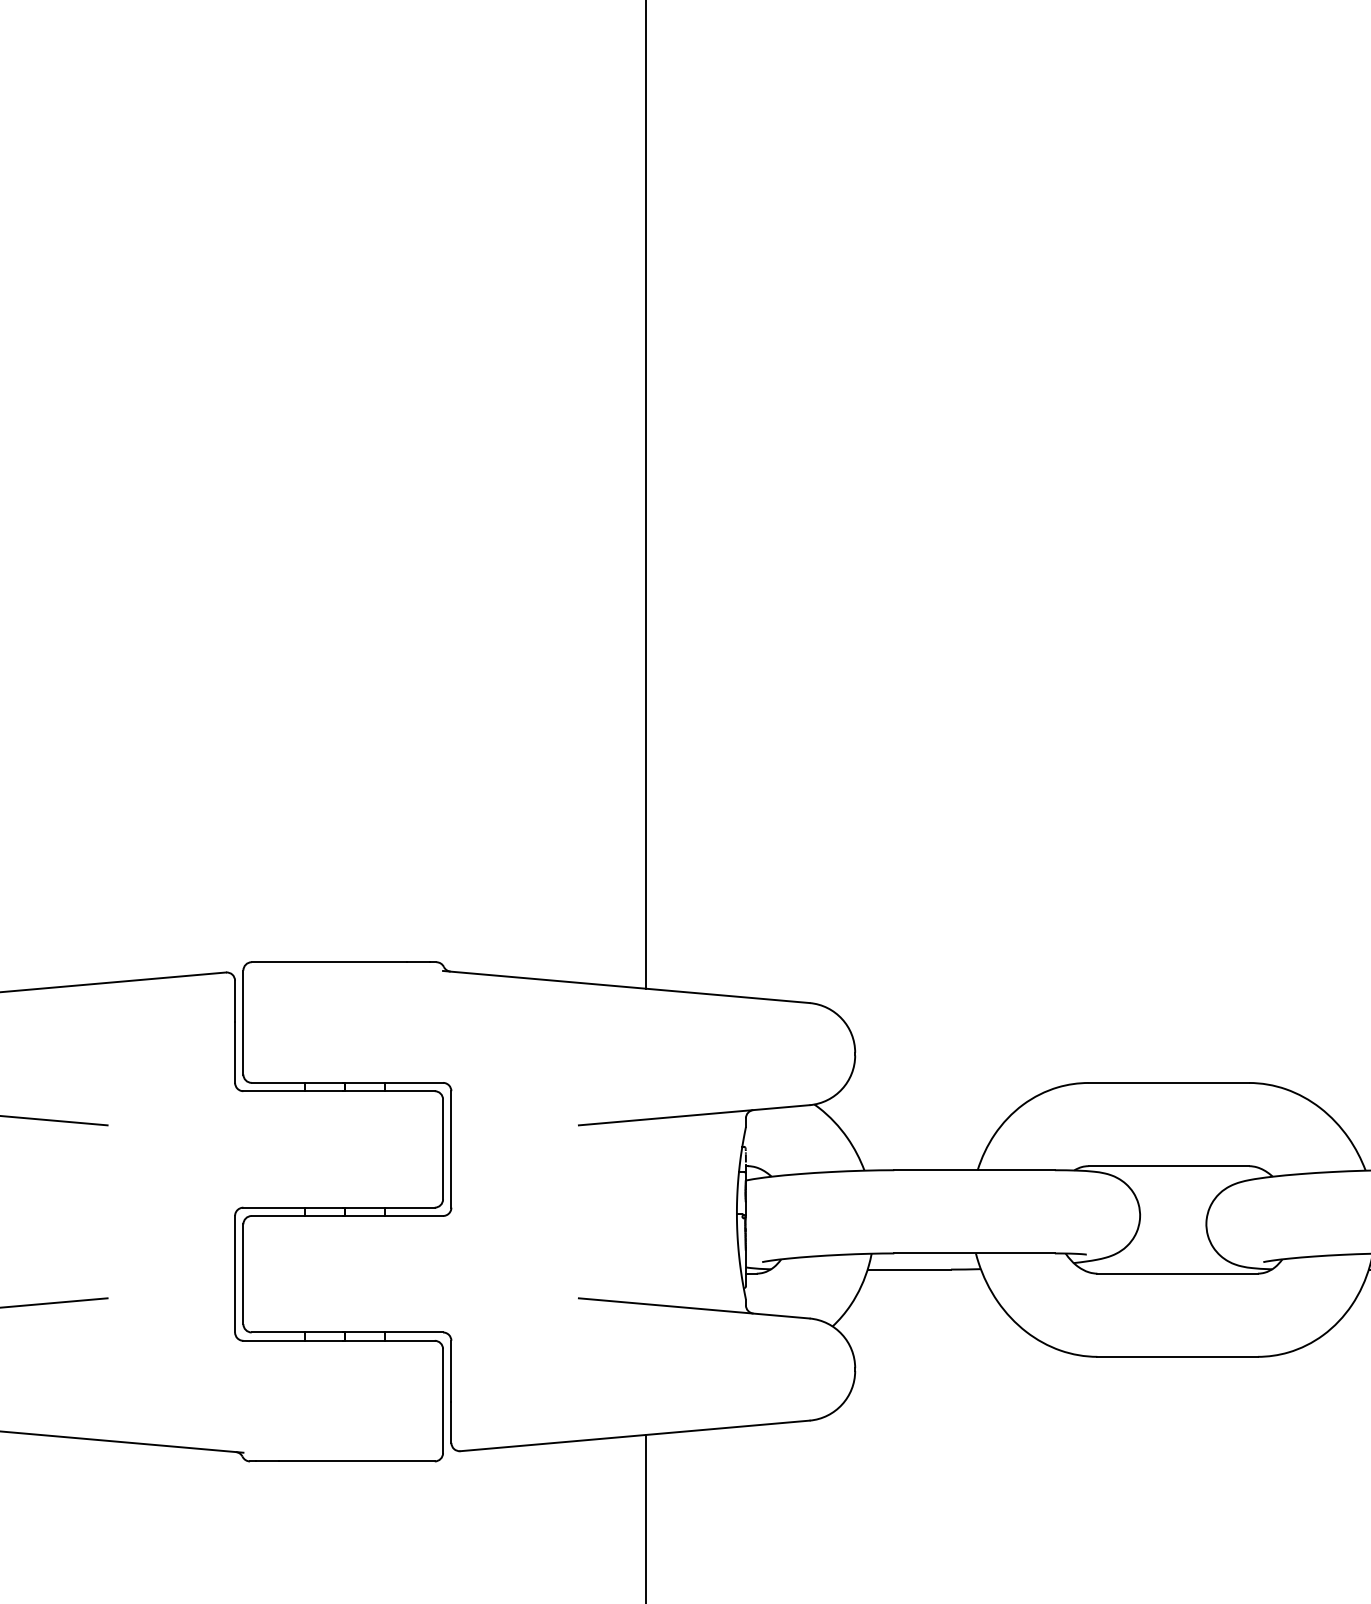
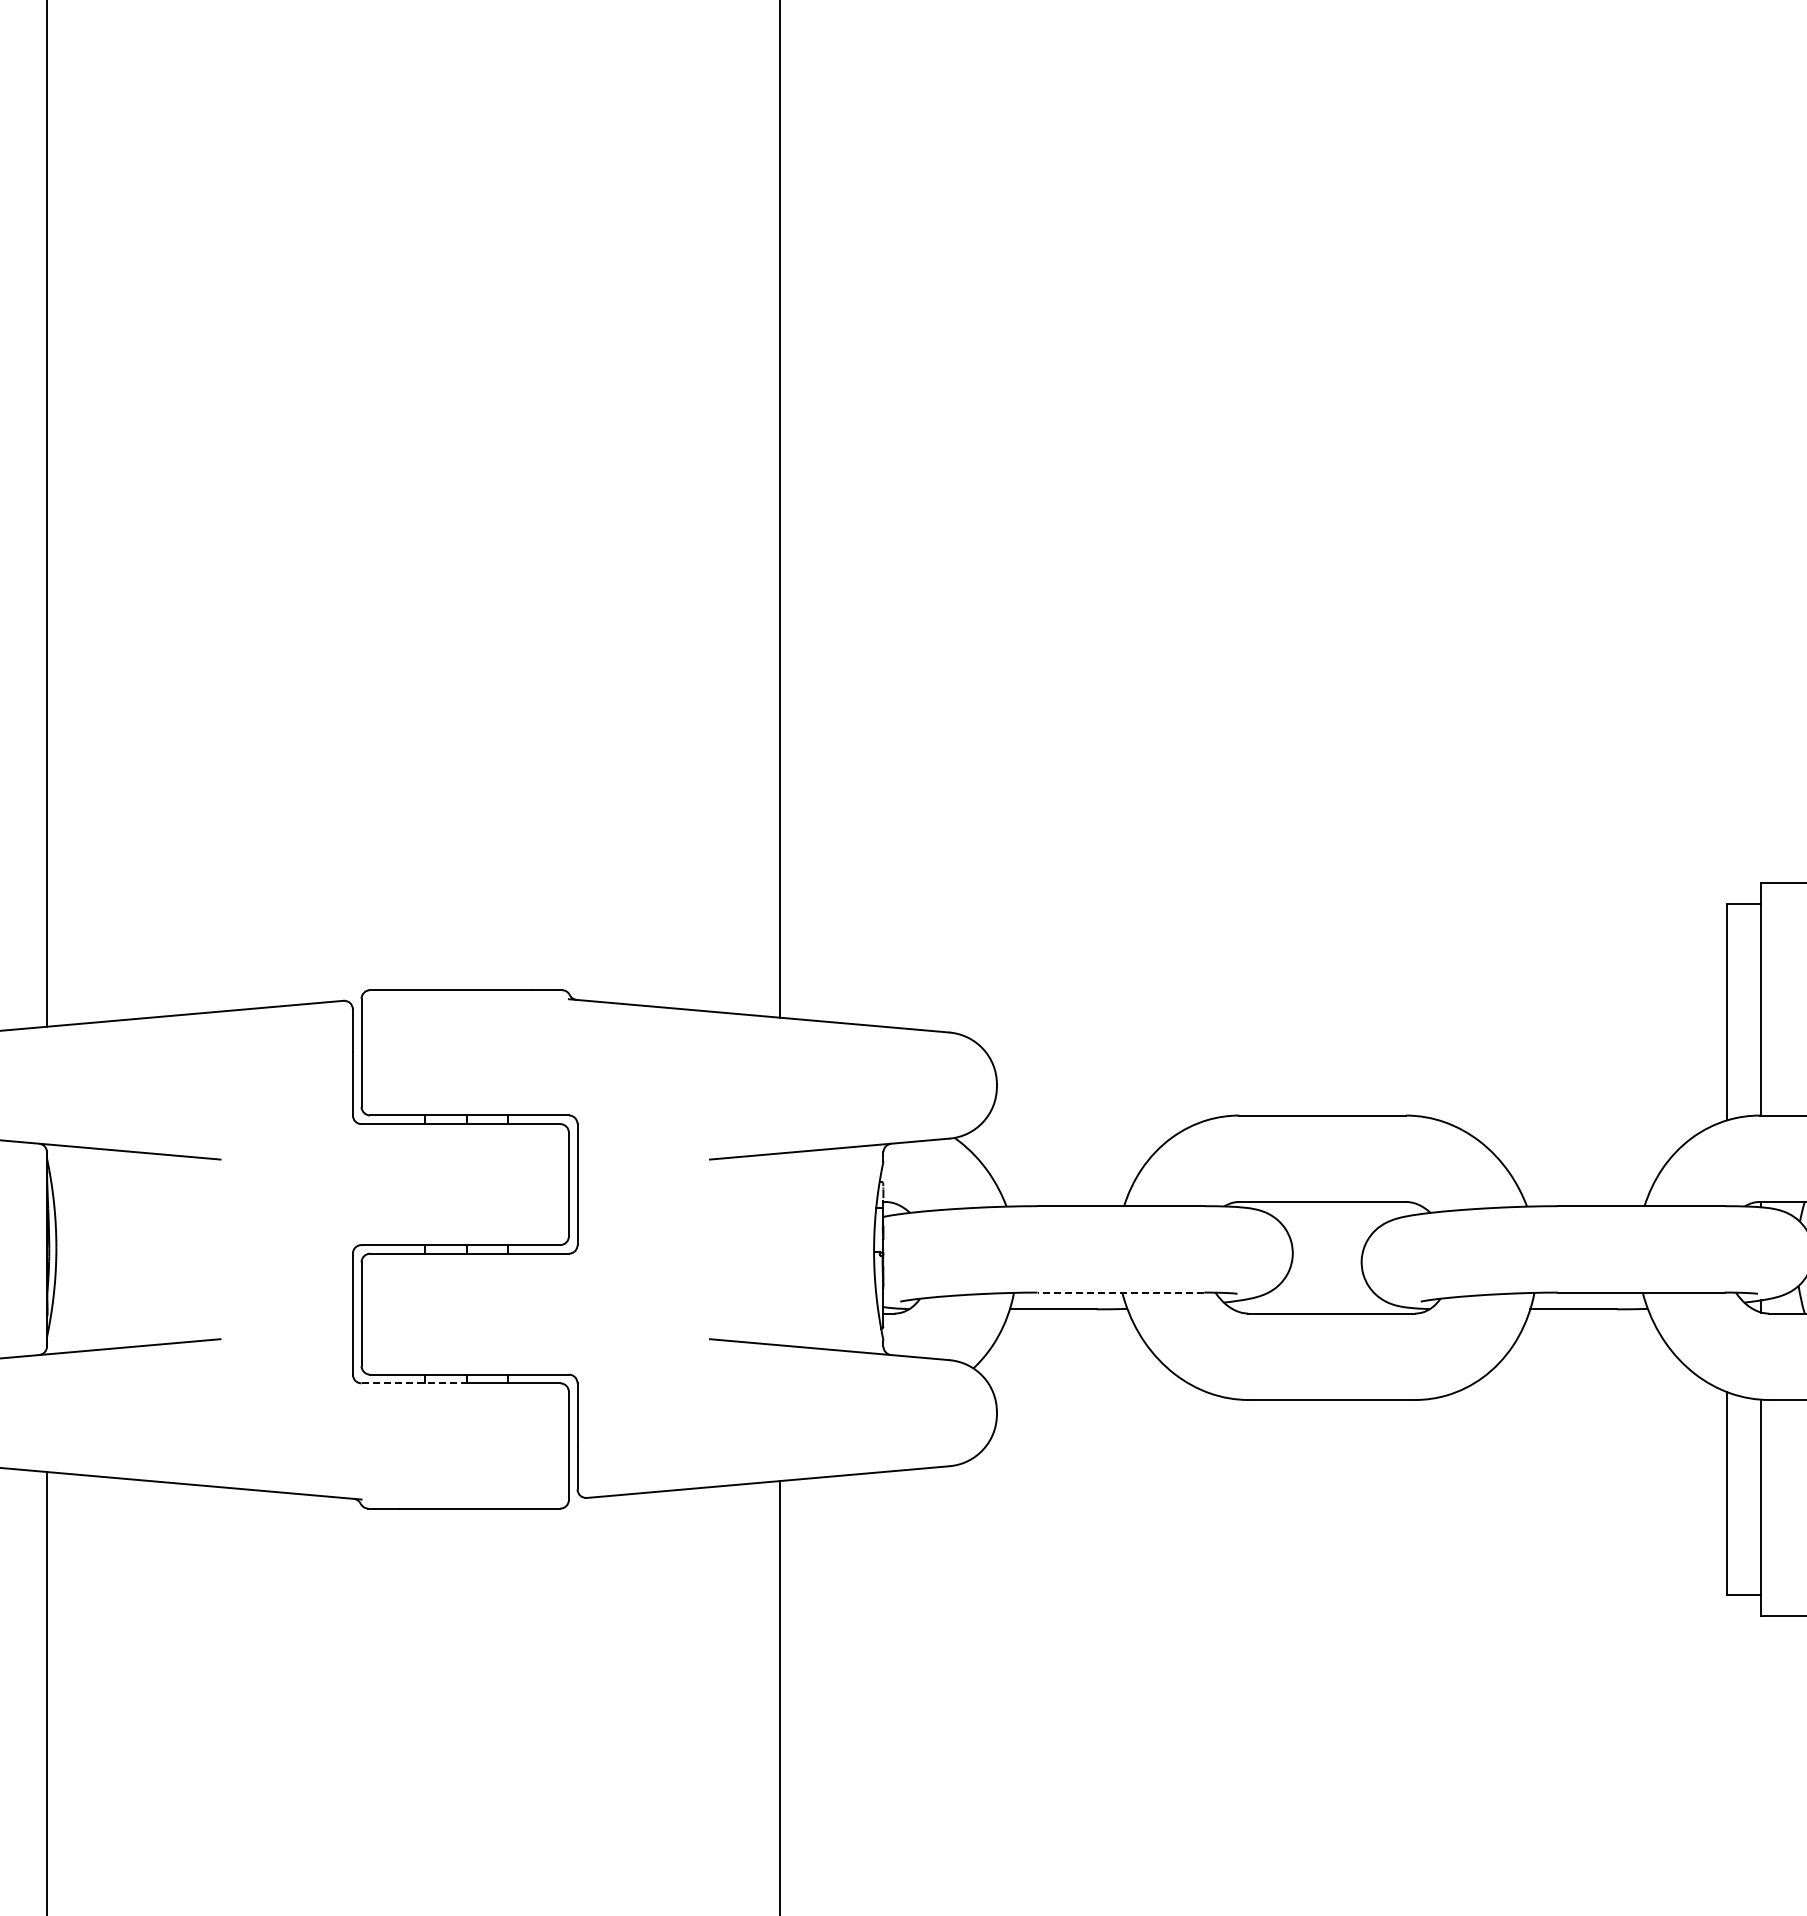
line: (974, 1253) -> (1120, 1292), solid -> dashed
line: (293, 1340) -> (413, 1383), solid -> dashed

